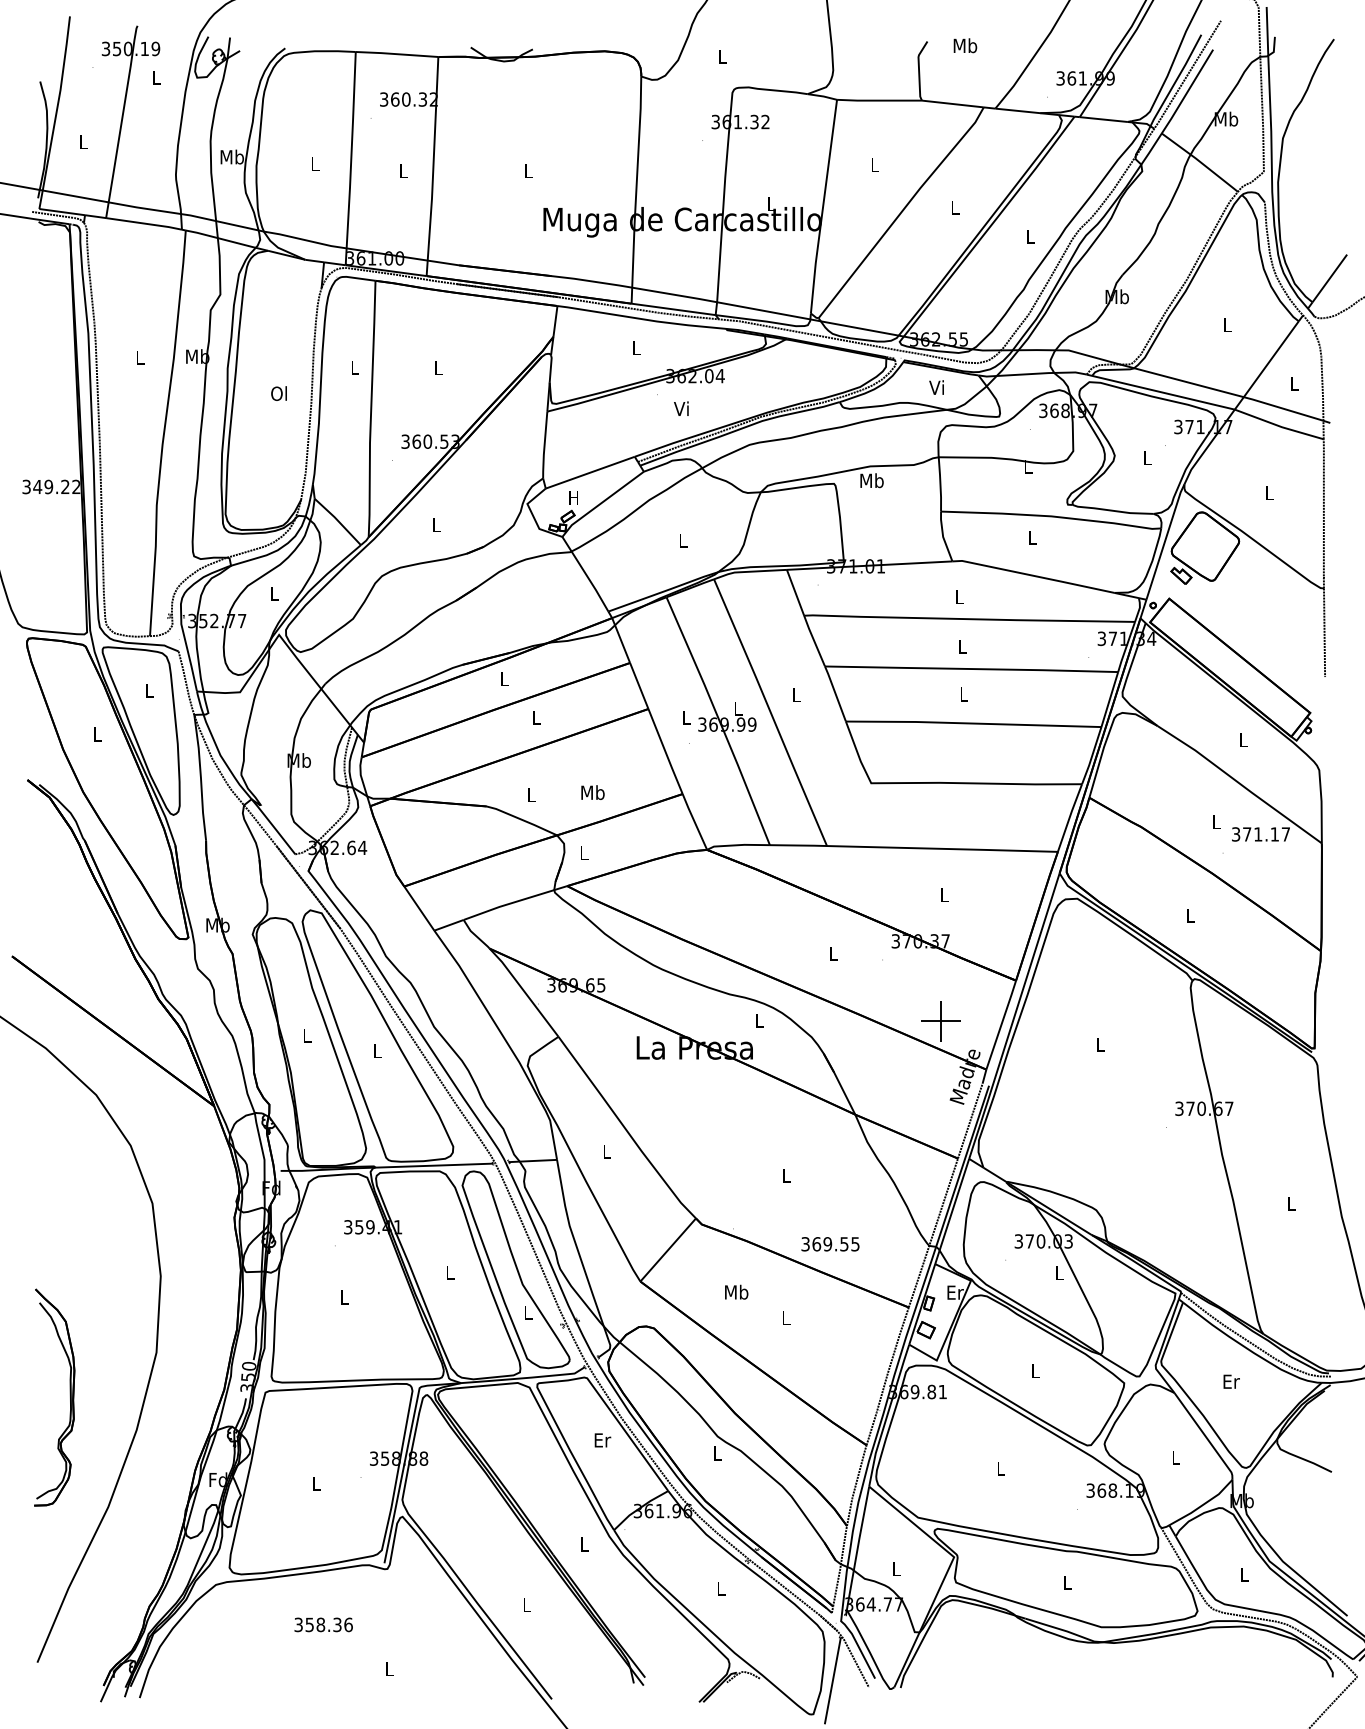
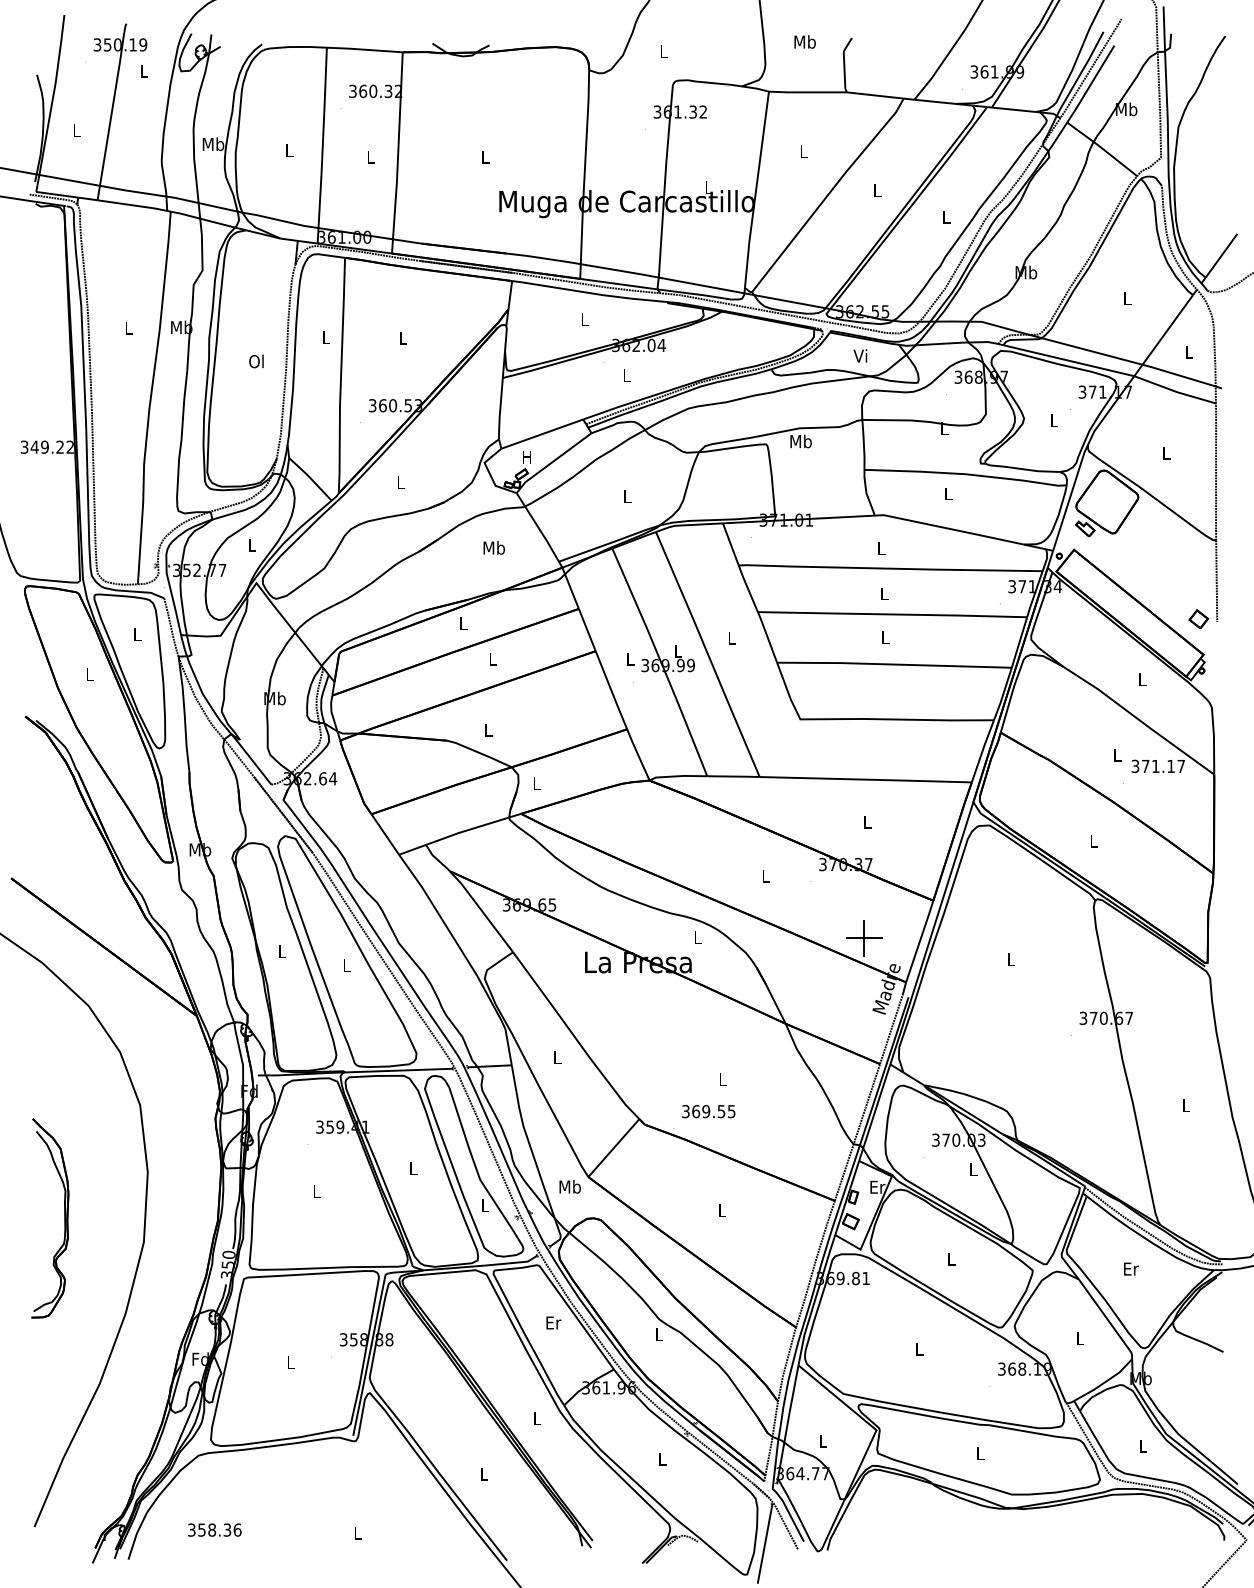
text: (965, 45) -> (805, 41), moved
text: (681, 408) -> (626, 375), Vi -> L
part: (1305, 673) -> (1199, 618), added
text: (592, 792) -> (493, 547), moved
text: (830, 1244) -> (708, 1111), moved
text: (736, 1291) -> (570, 1186), moved
part: (69, 1396) -> (63, 1217), moved
text: (323, 1624) -> (214, 1529), moved

